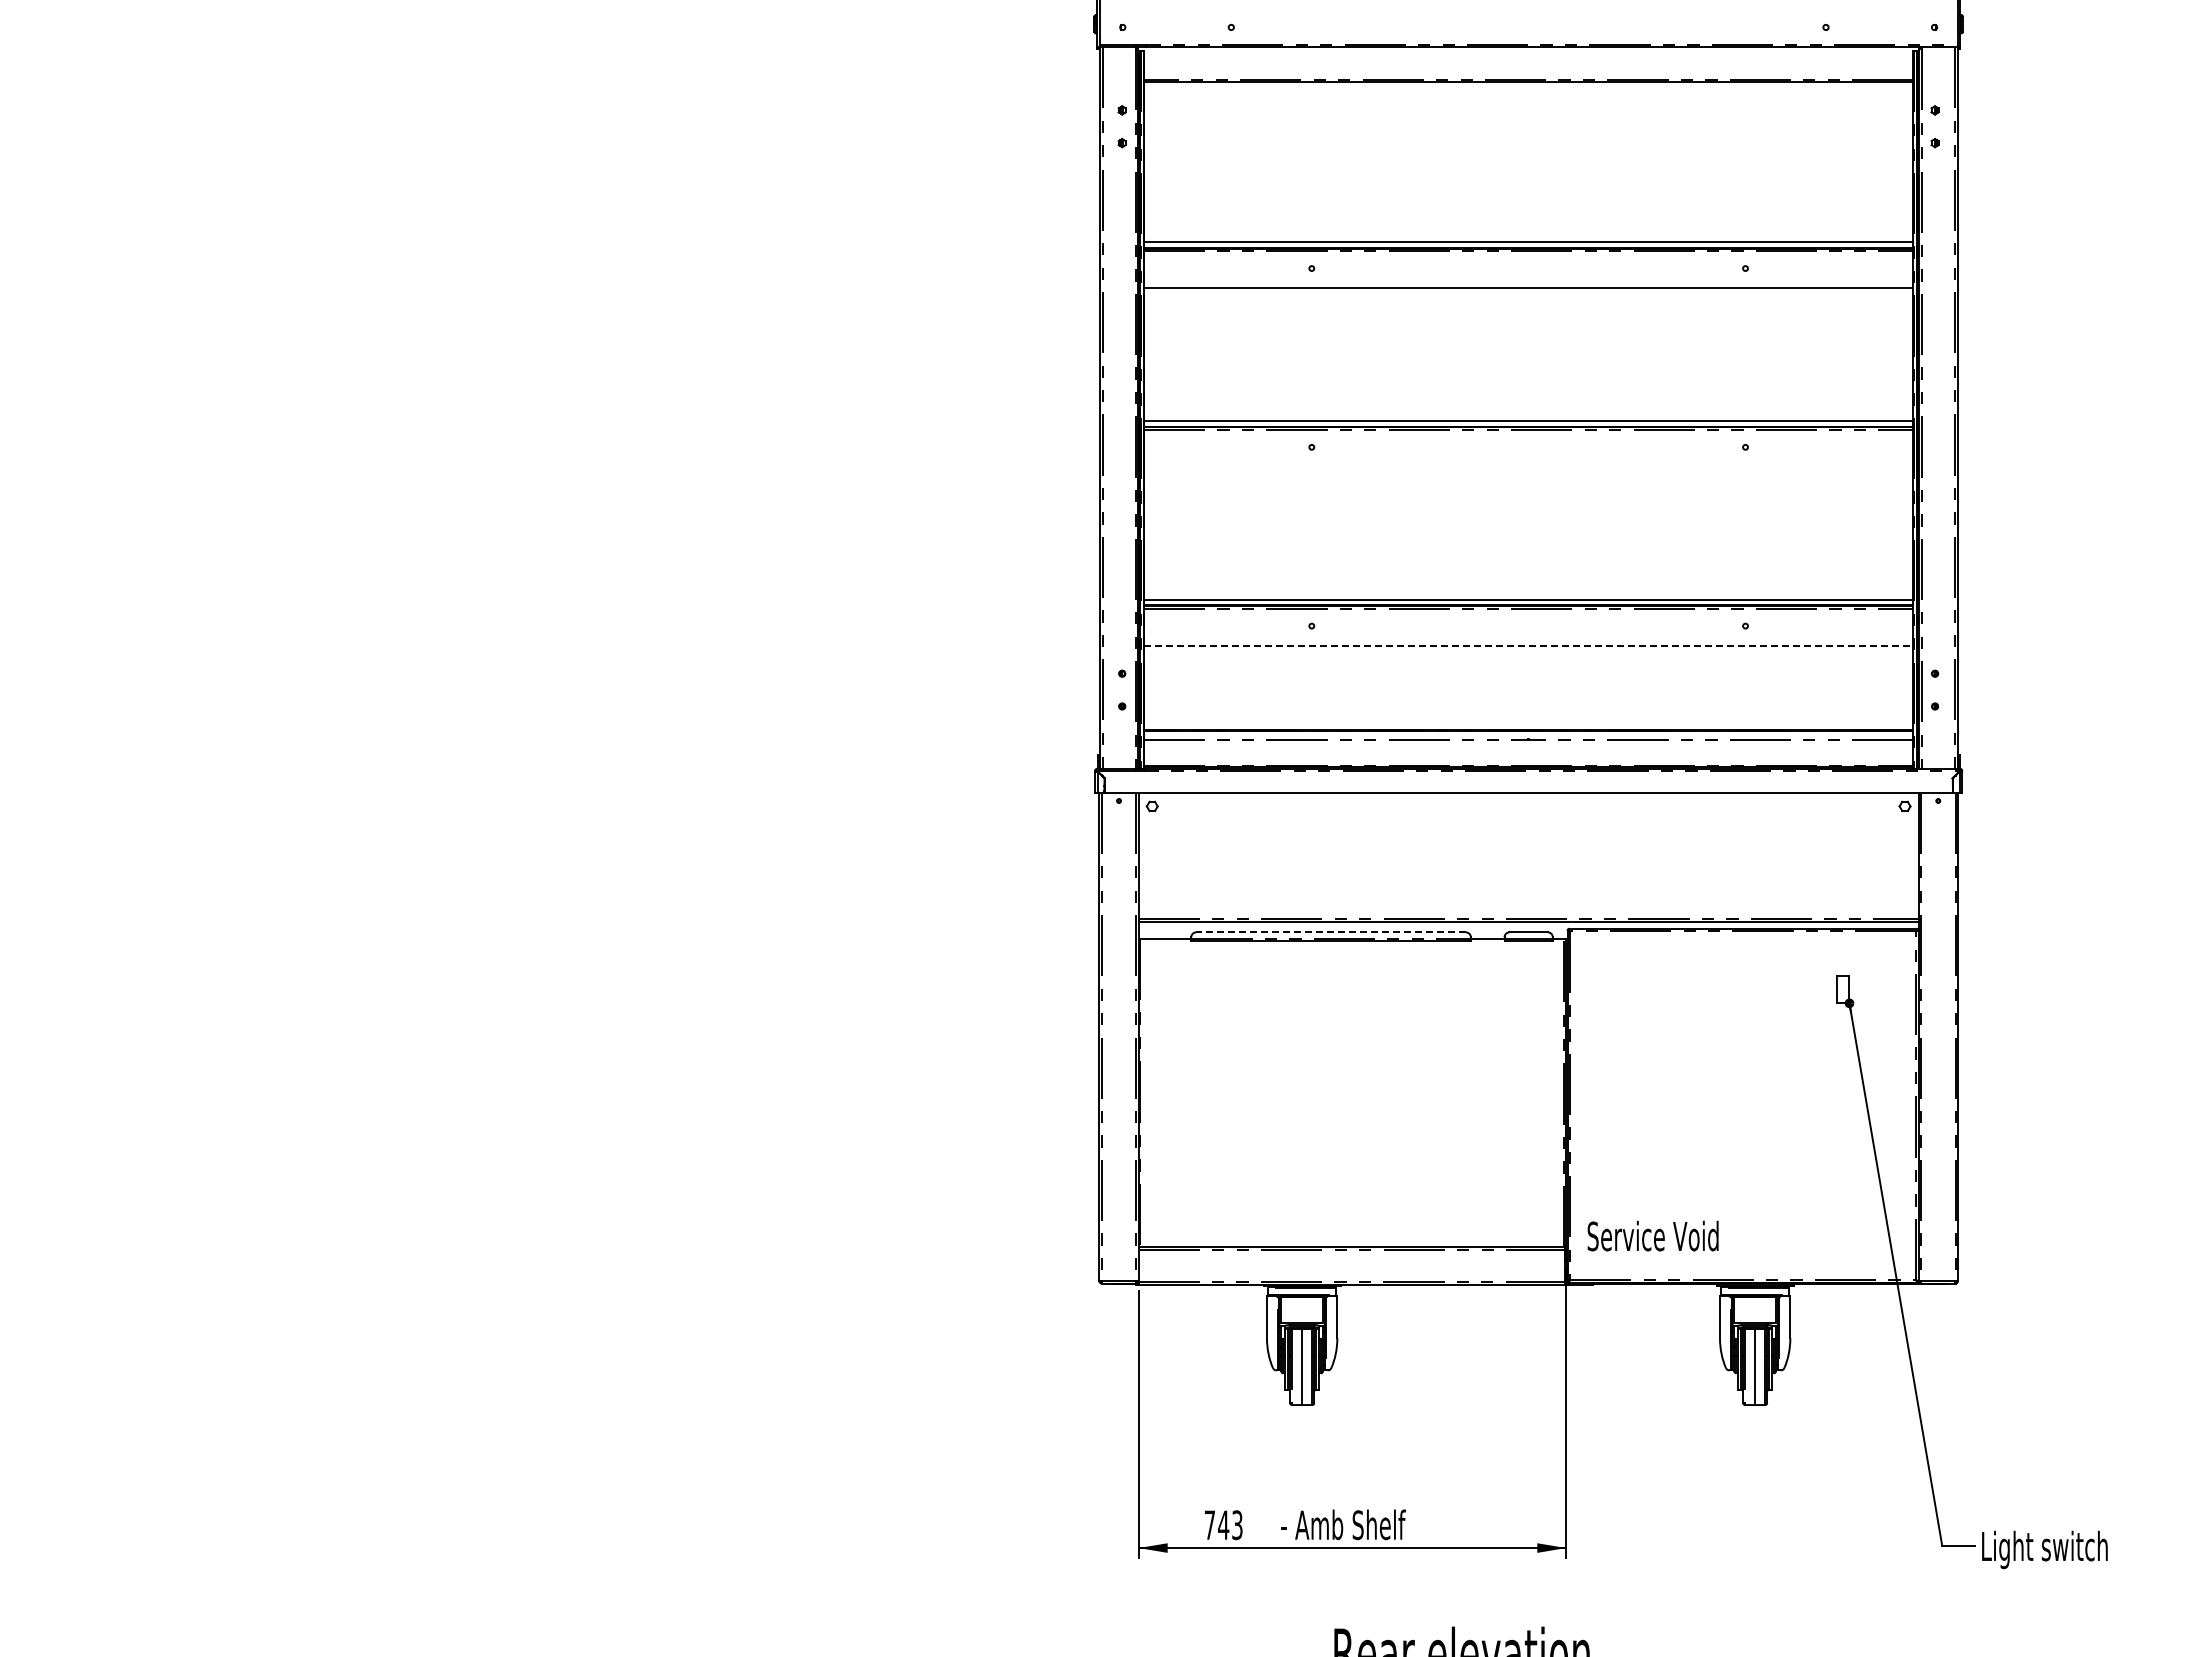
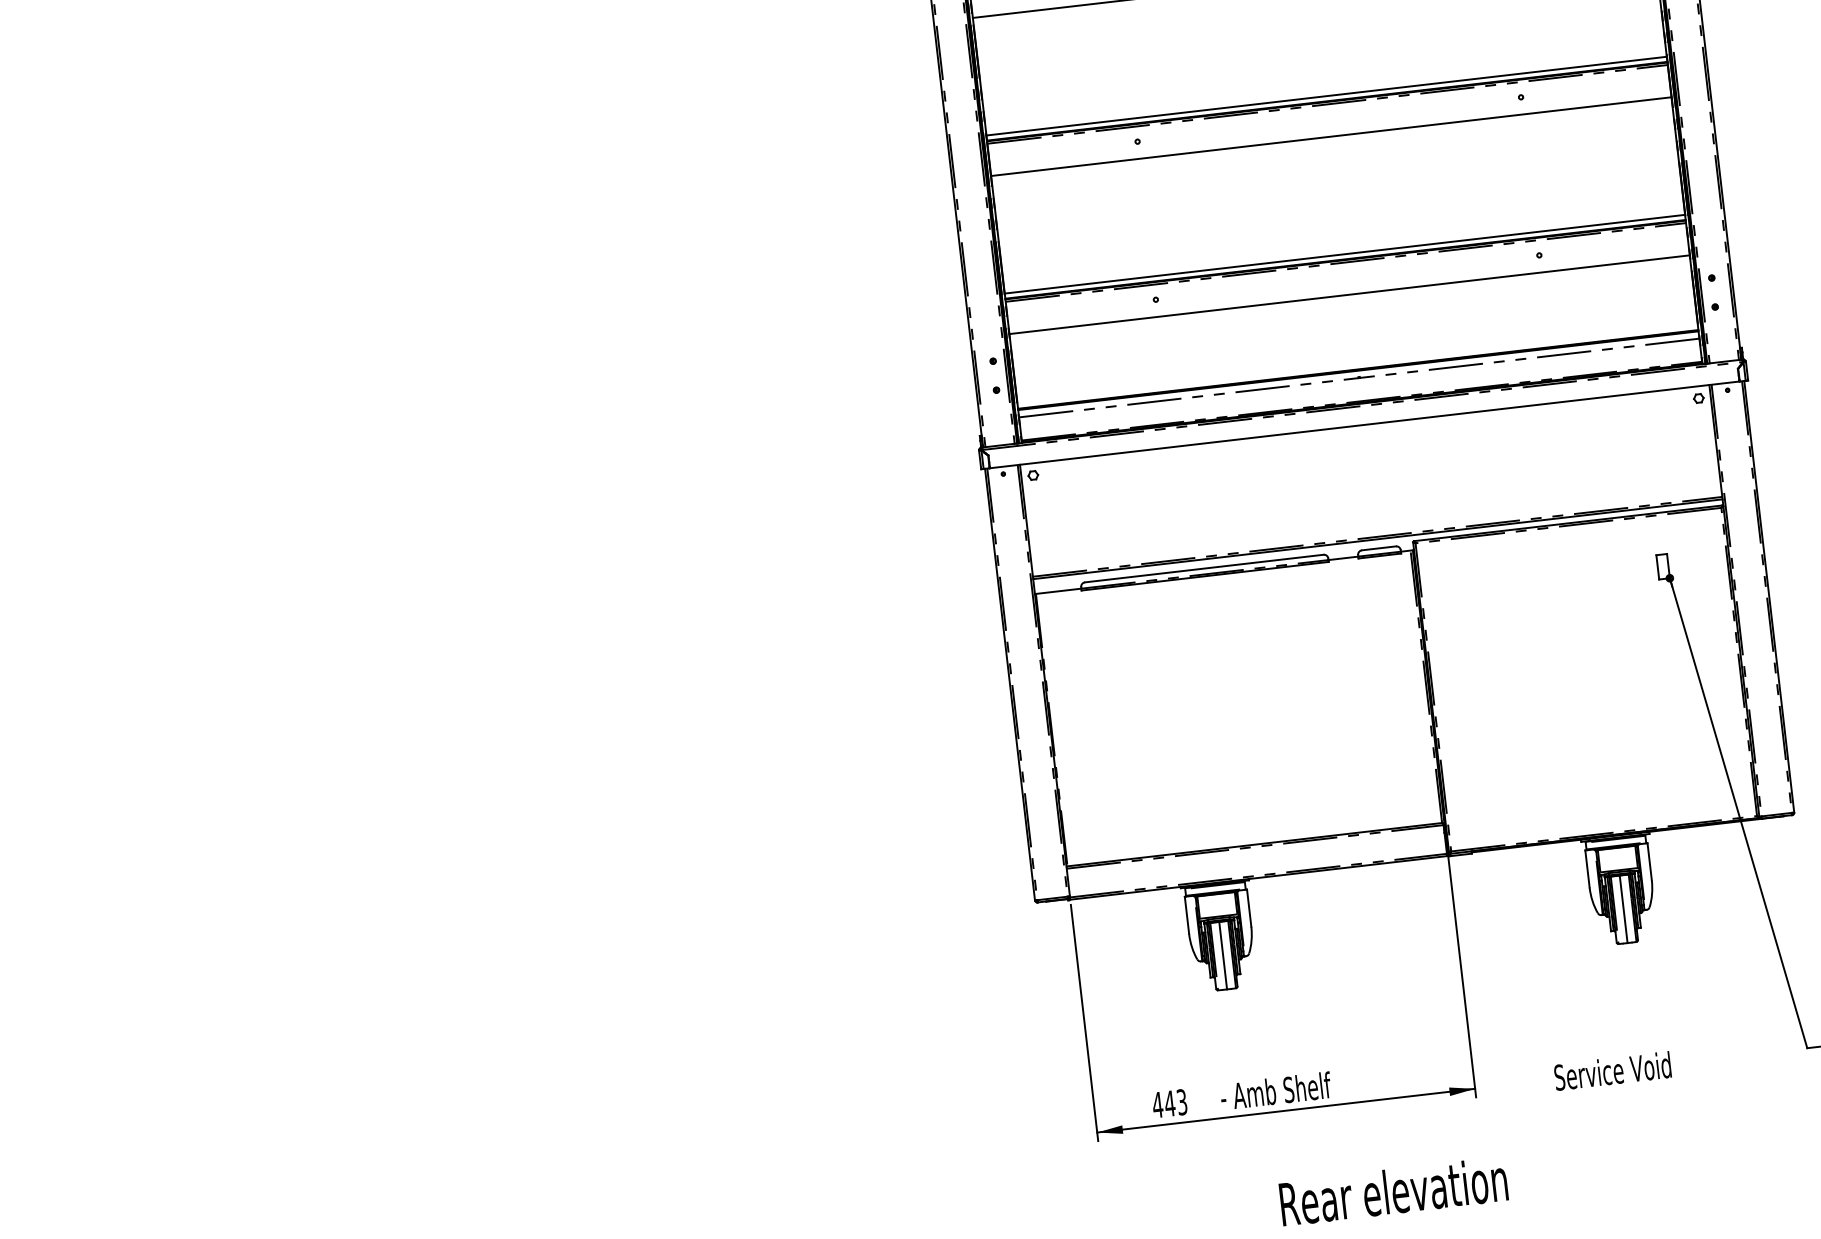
line: (1528, 466) -> (1331, 136), added
line: (1528, 645) -> (1349, 294), dashed -> solid
line: (1331, 932) -> (1204, 568), dashed -> solid
text: (1652, 1235) -> (1612, 1070), moved
text: (1209, 1524) -> (1157, 1104), 743 -> 443

